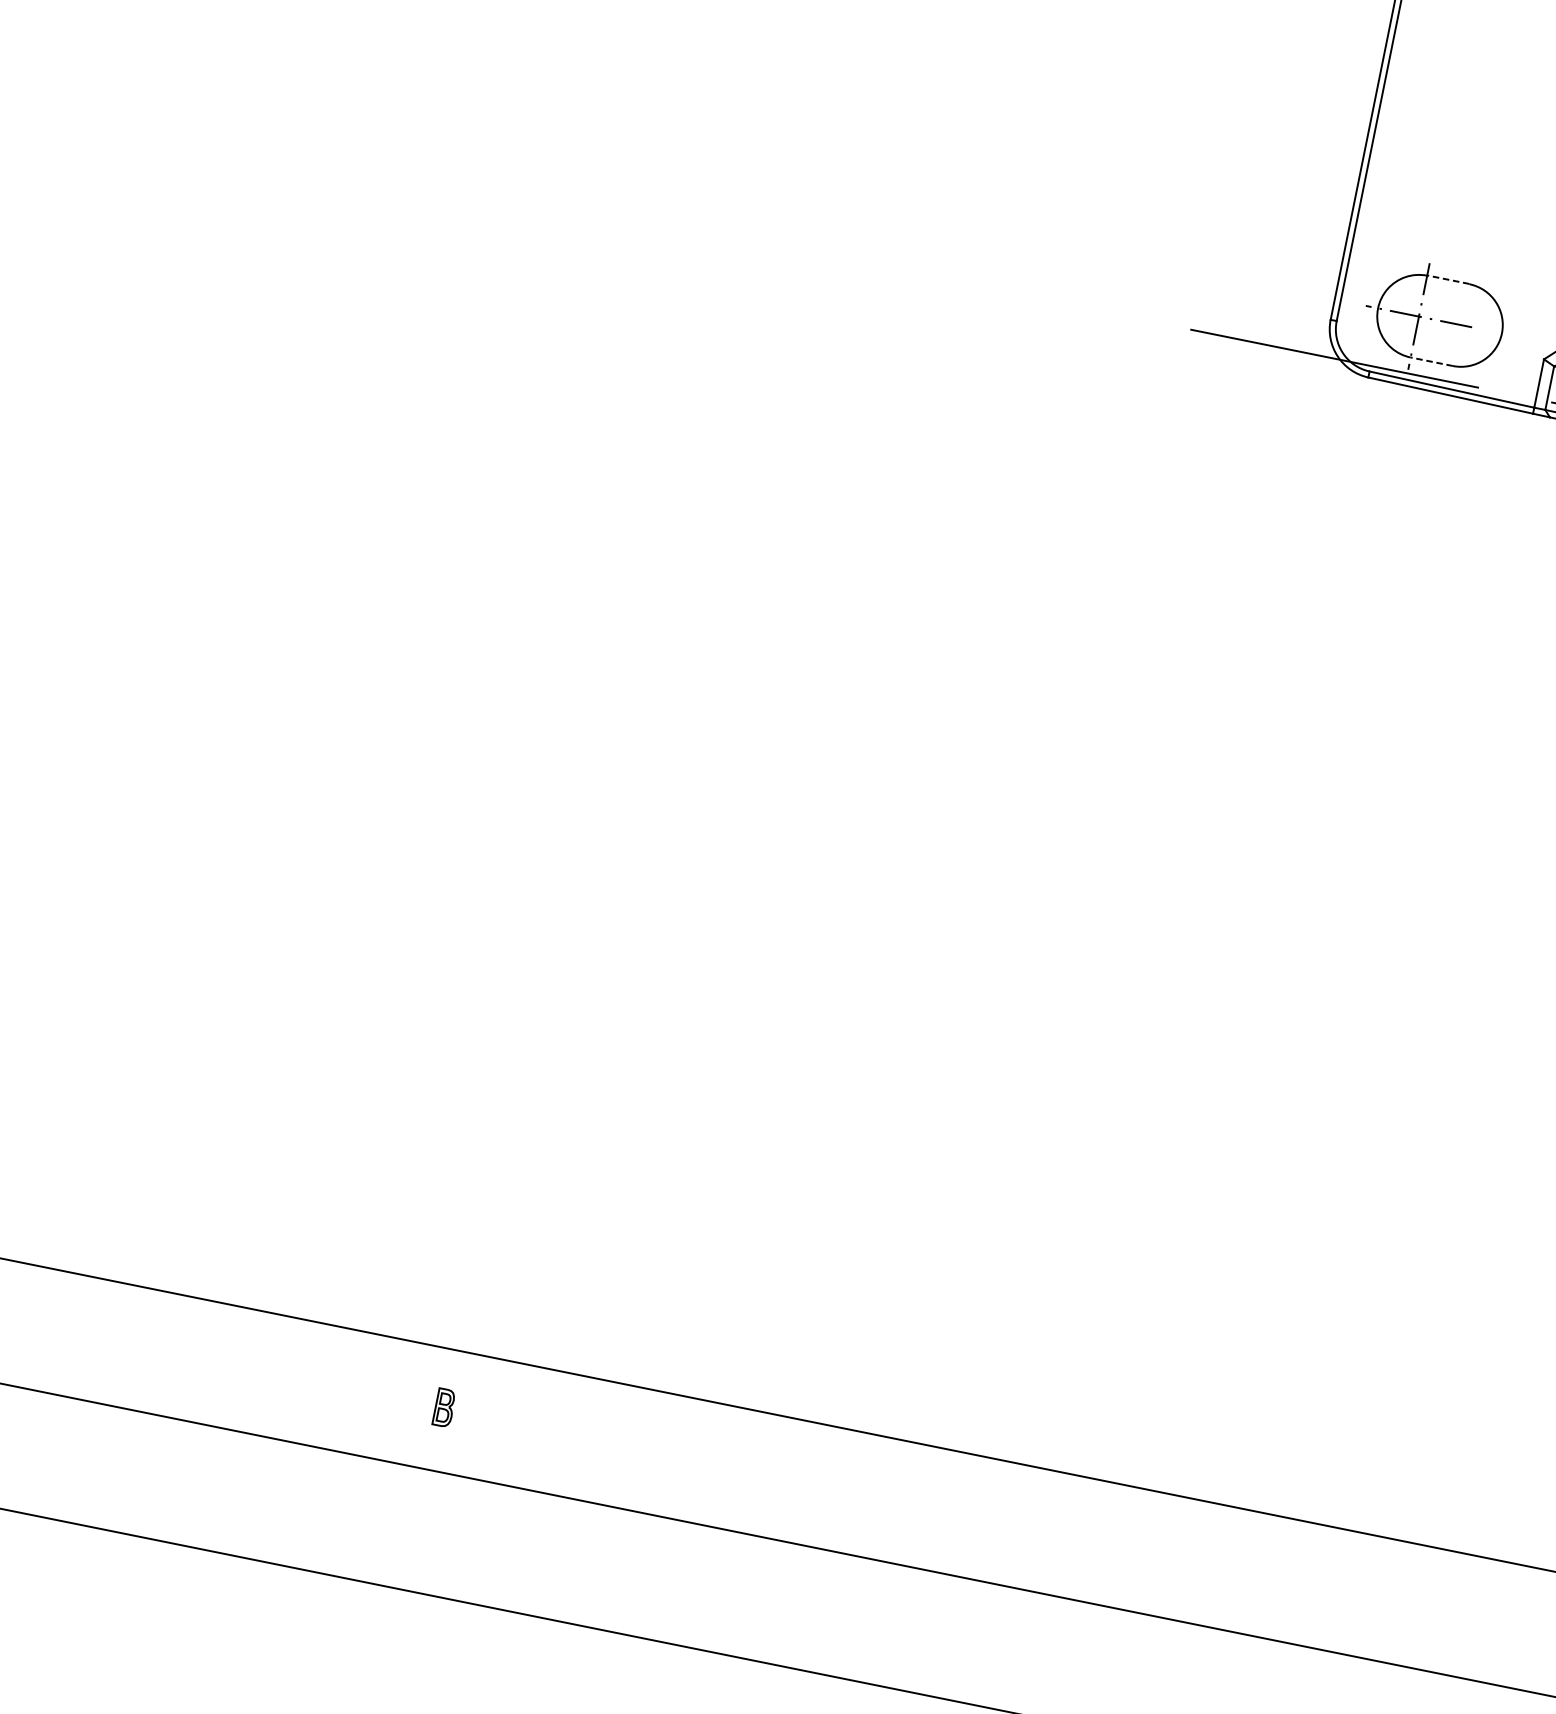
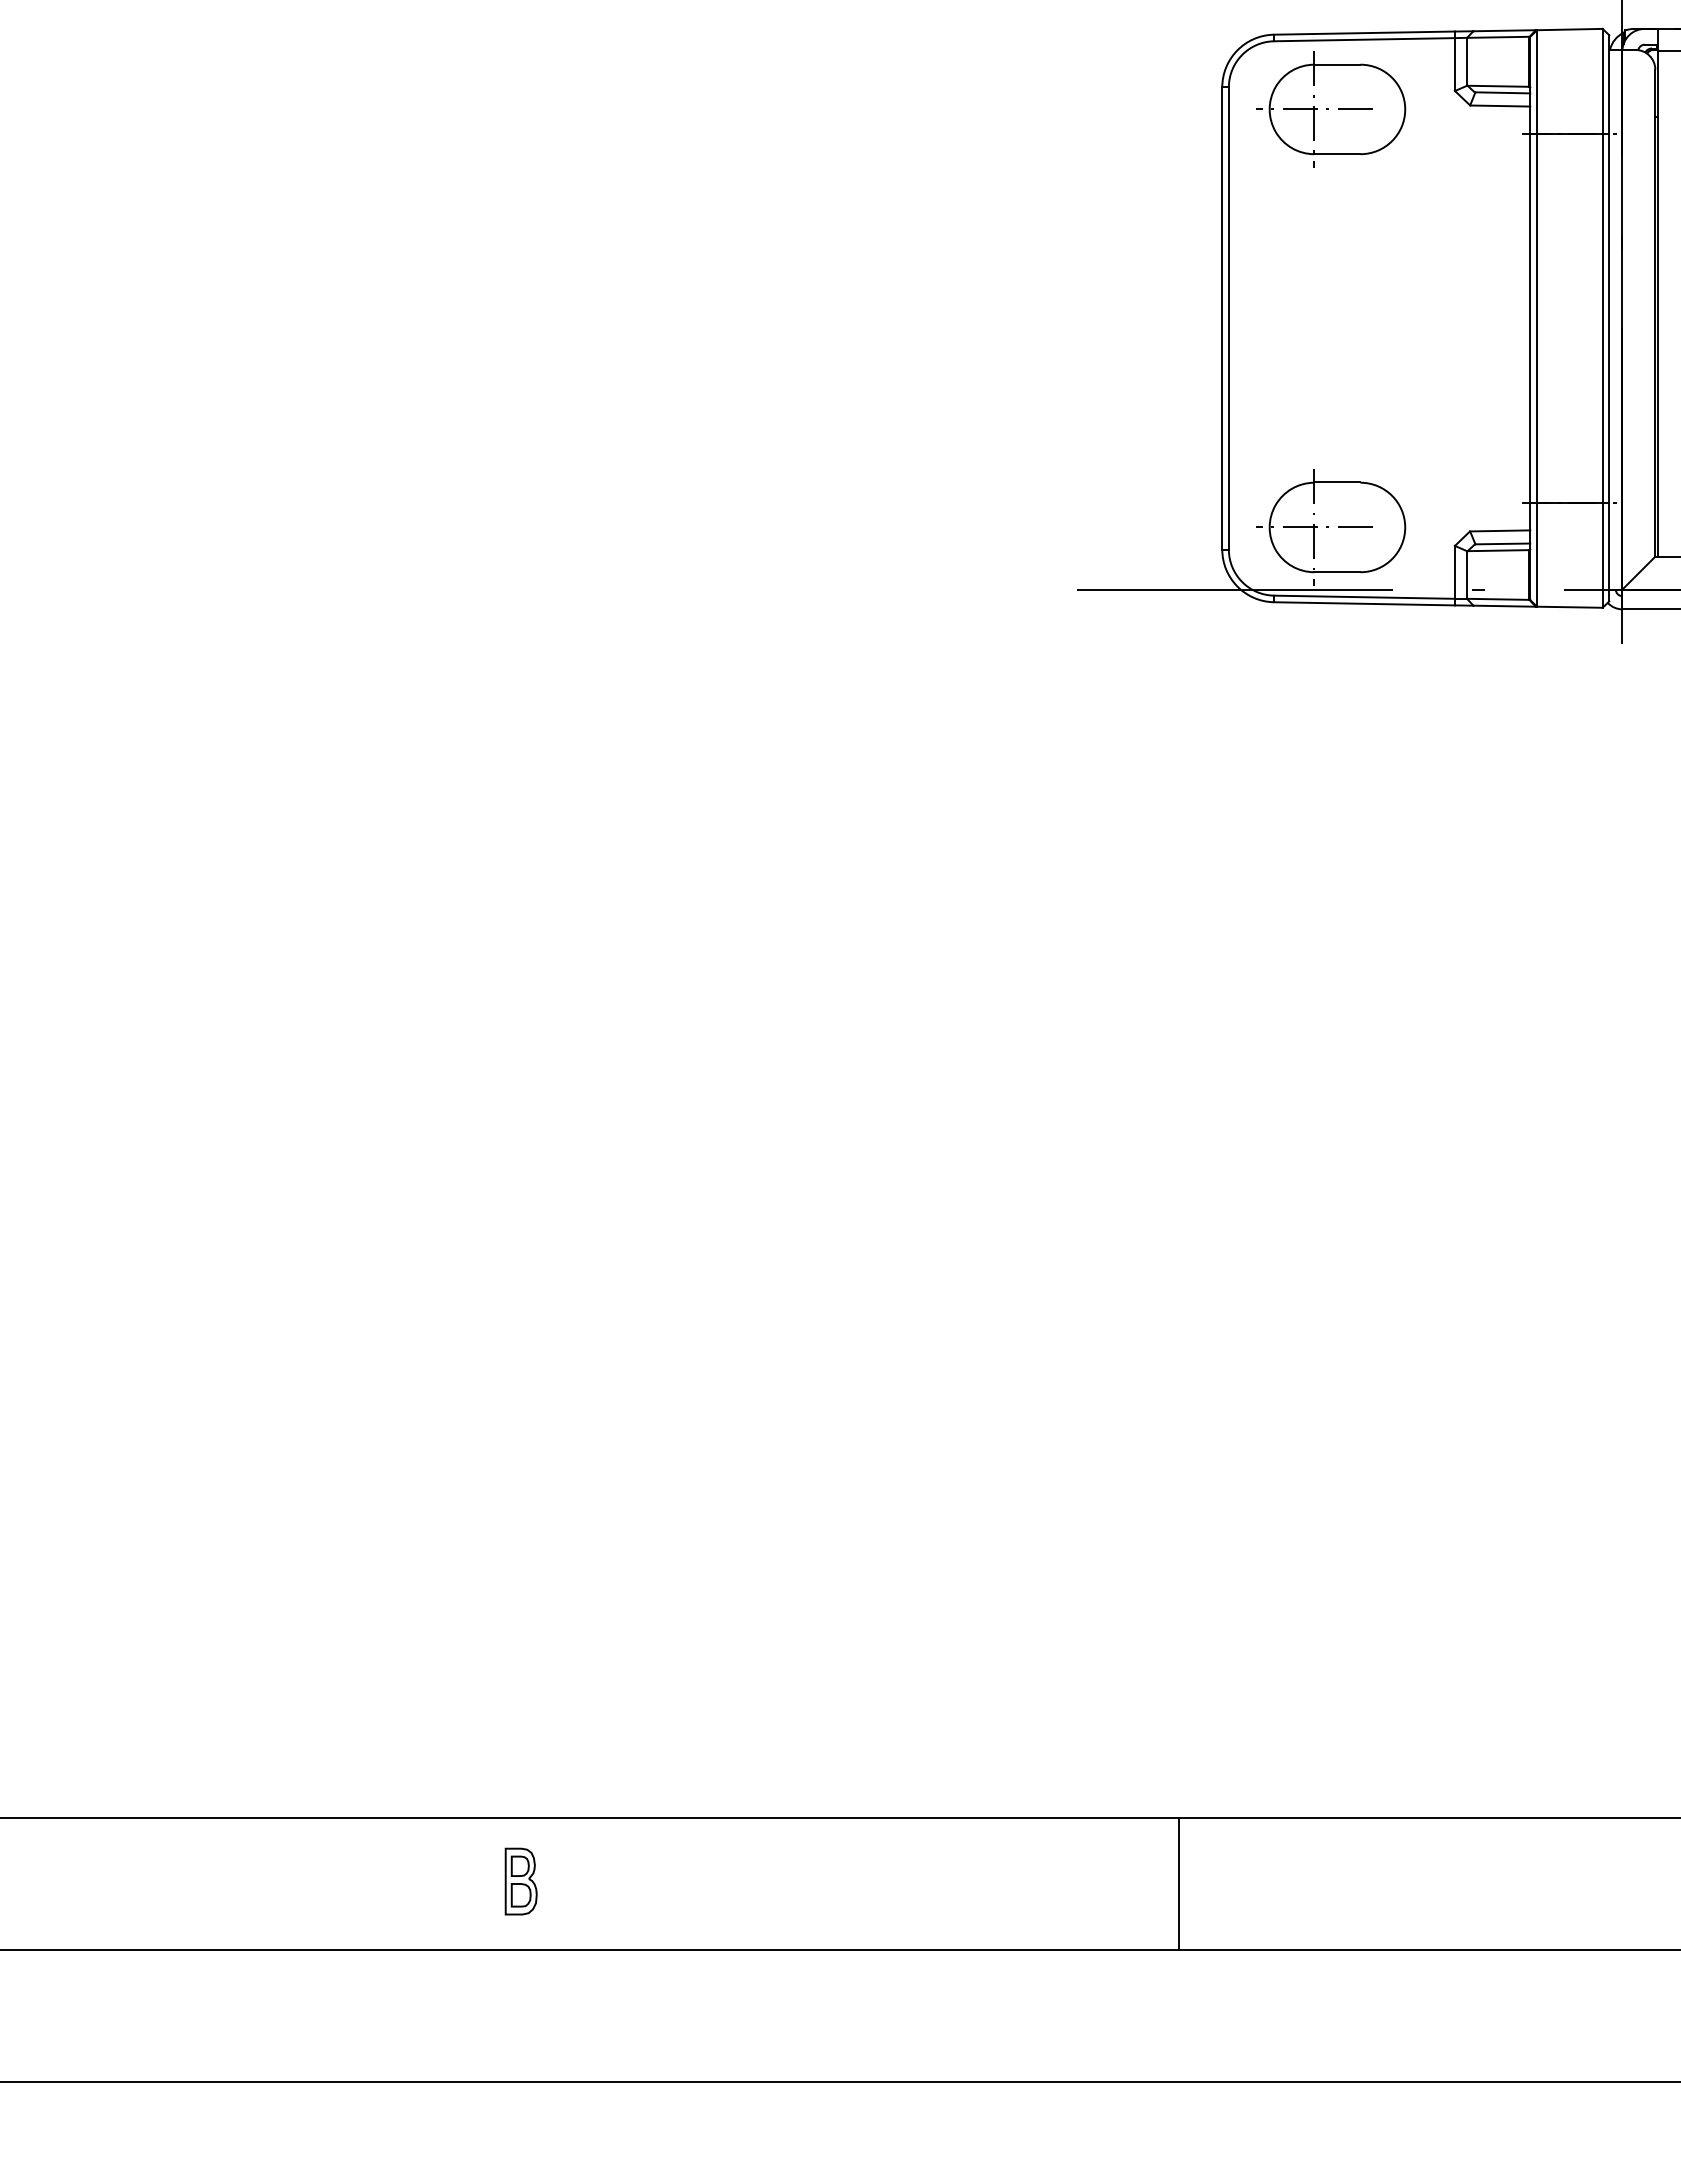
line: (1447, 279) -> (1336, 482), dashed -> solid
line: (1430, 361) -> (1336, 572), dashed -> solid
part: (443, 1407) -> (520, 1881), size x1.67
line: (1044, 1531) -> (1178, 1884), added

